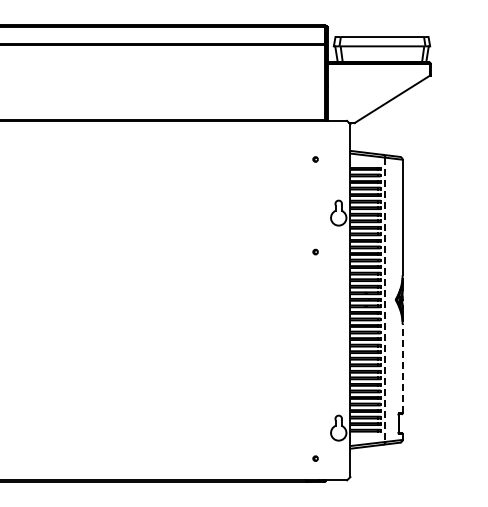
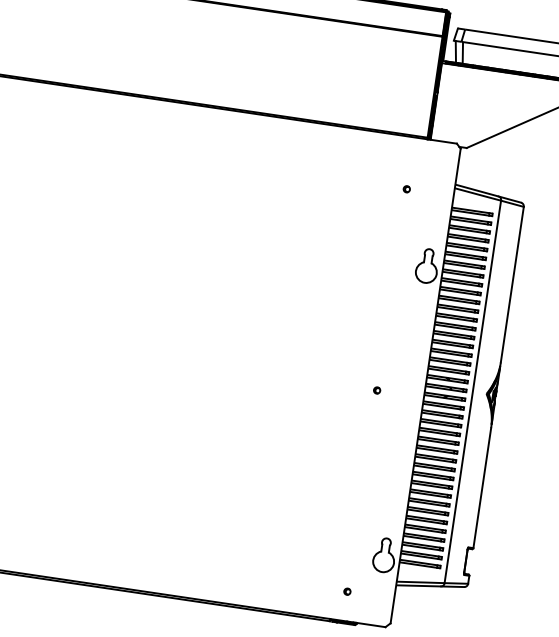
part: (315, 251) -> (377, 389), moved
line: (385, 300) -> (472, 392), dashed -> solid
line: (402, 368) -> (482, 487), dashed -> solid

